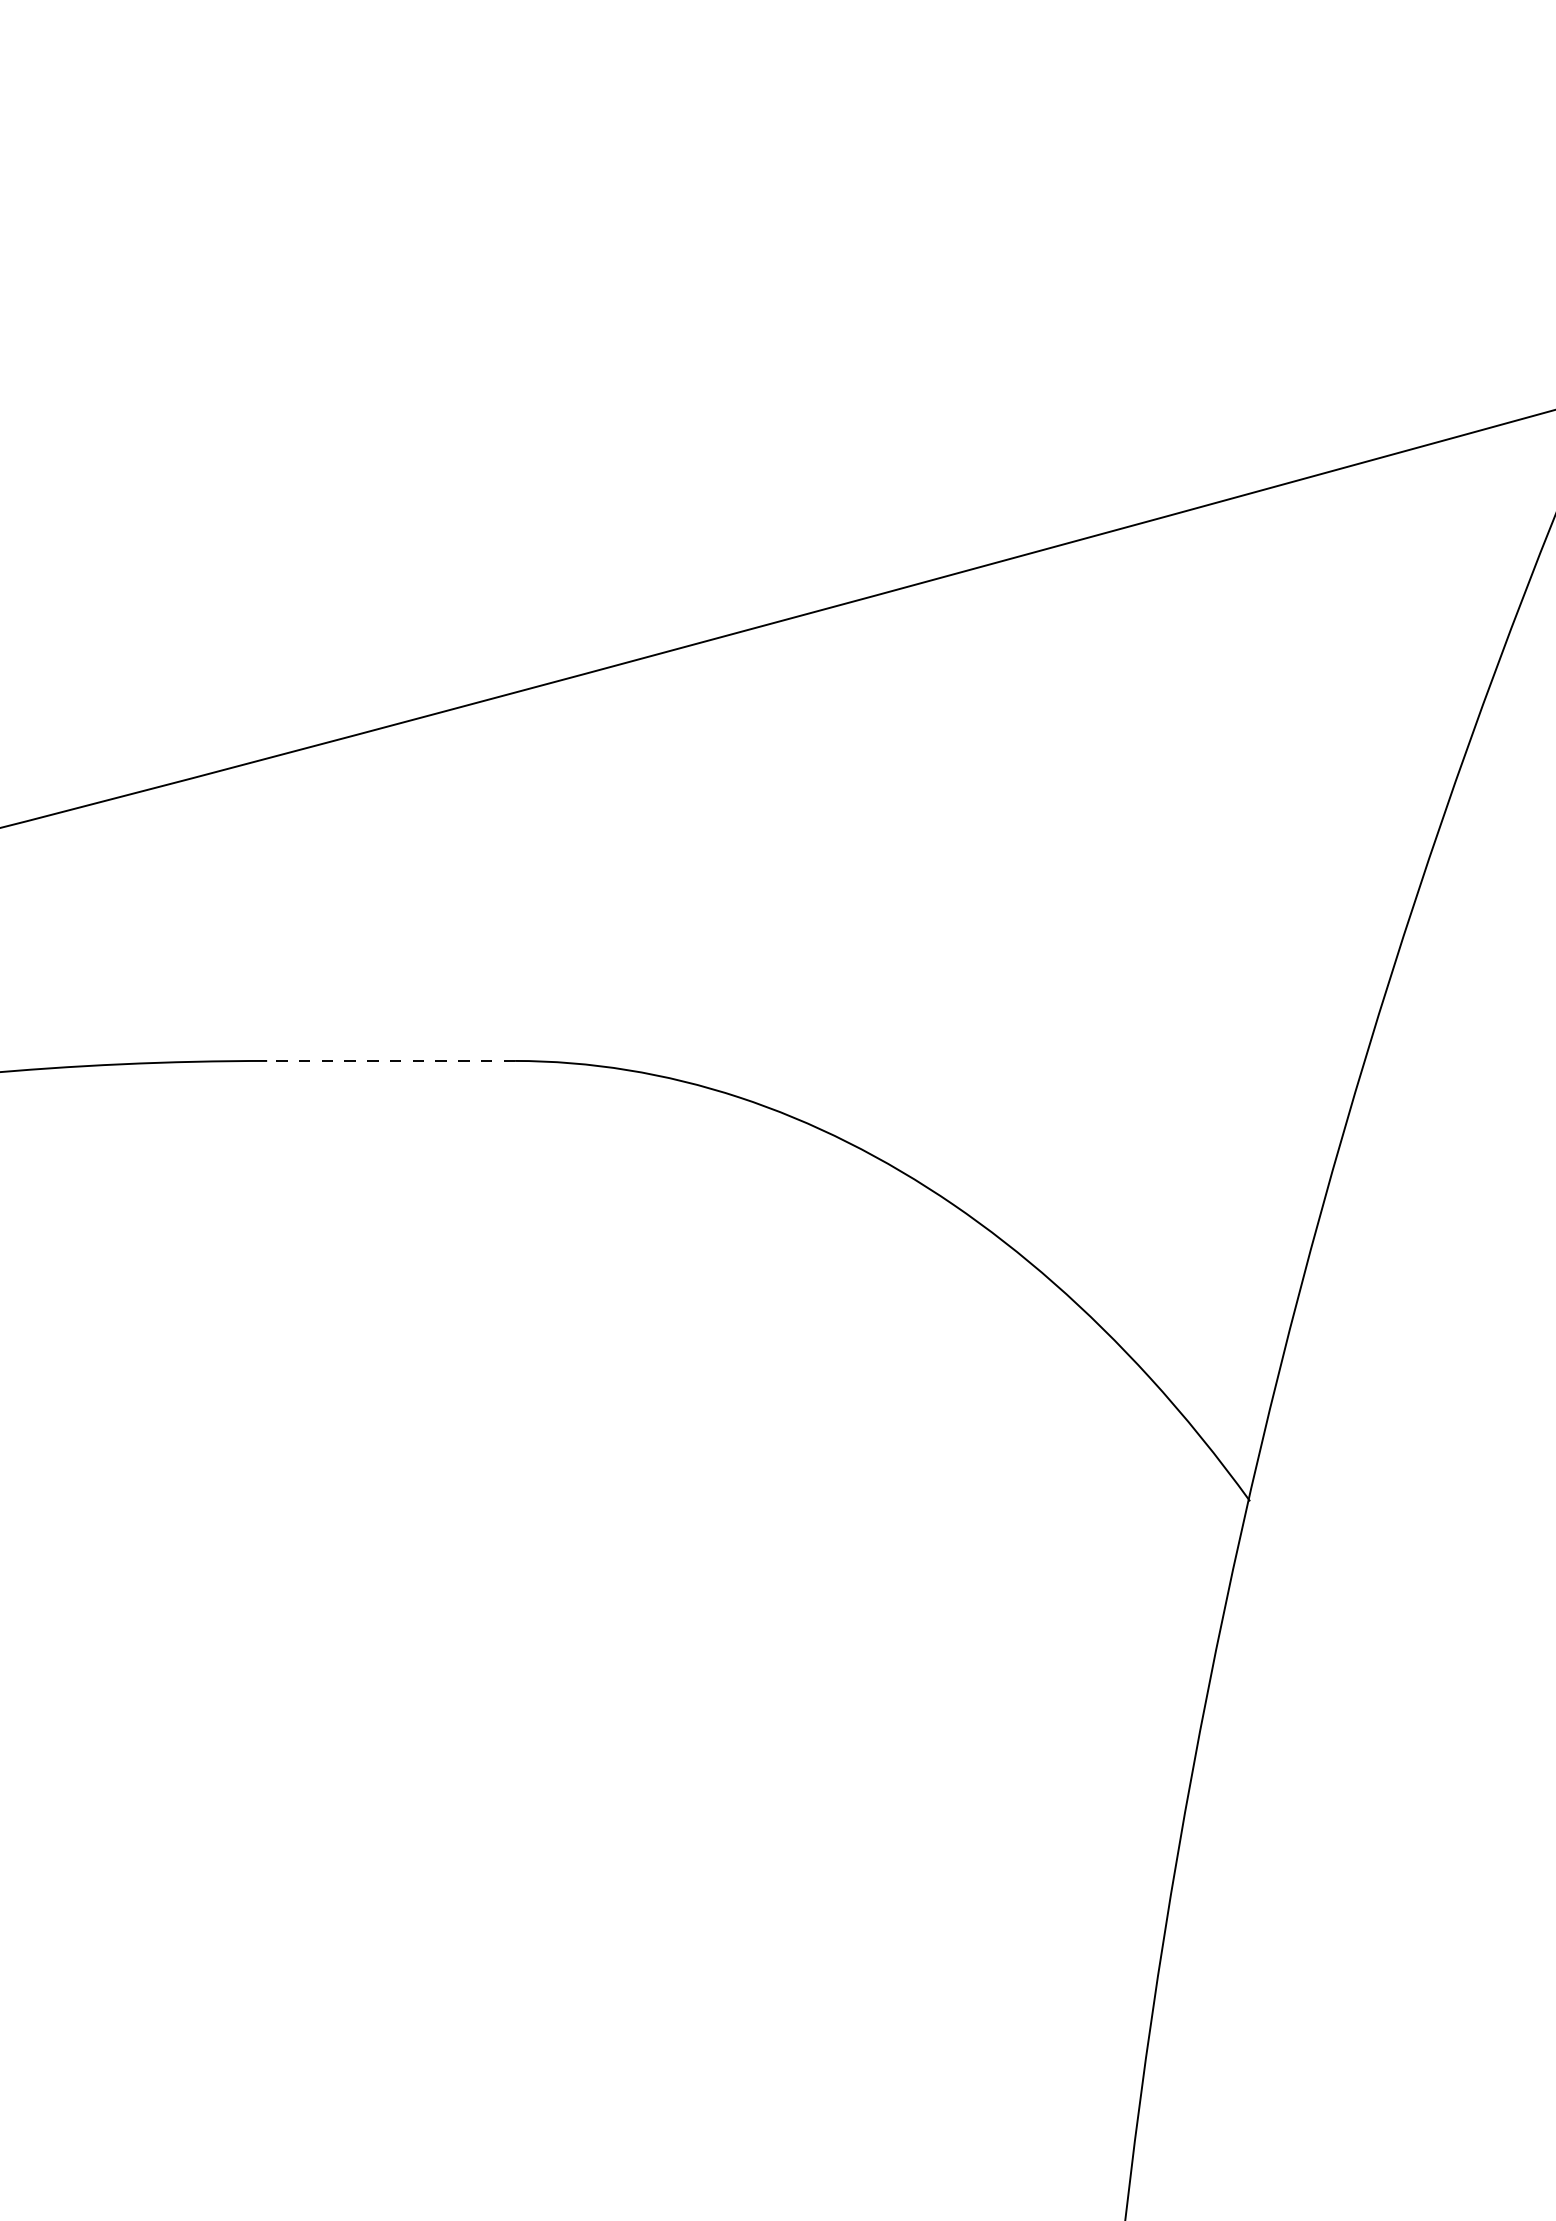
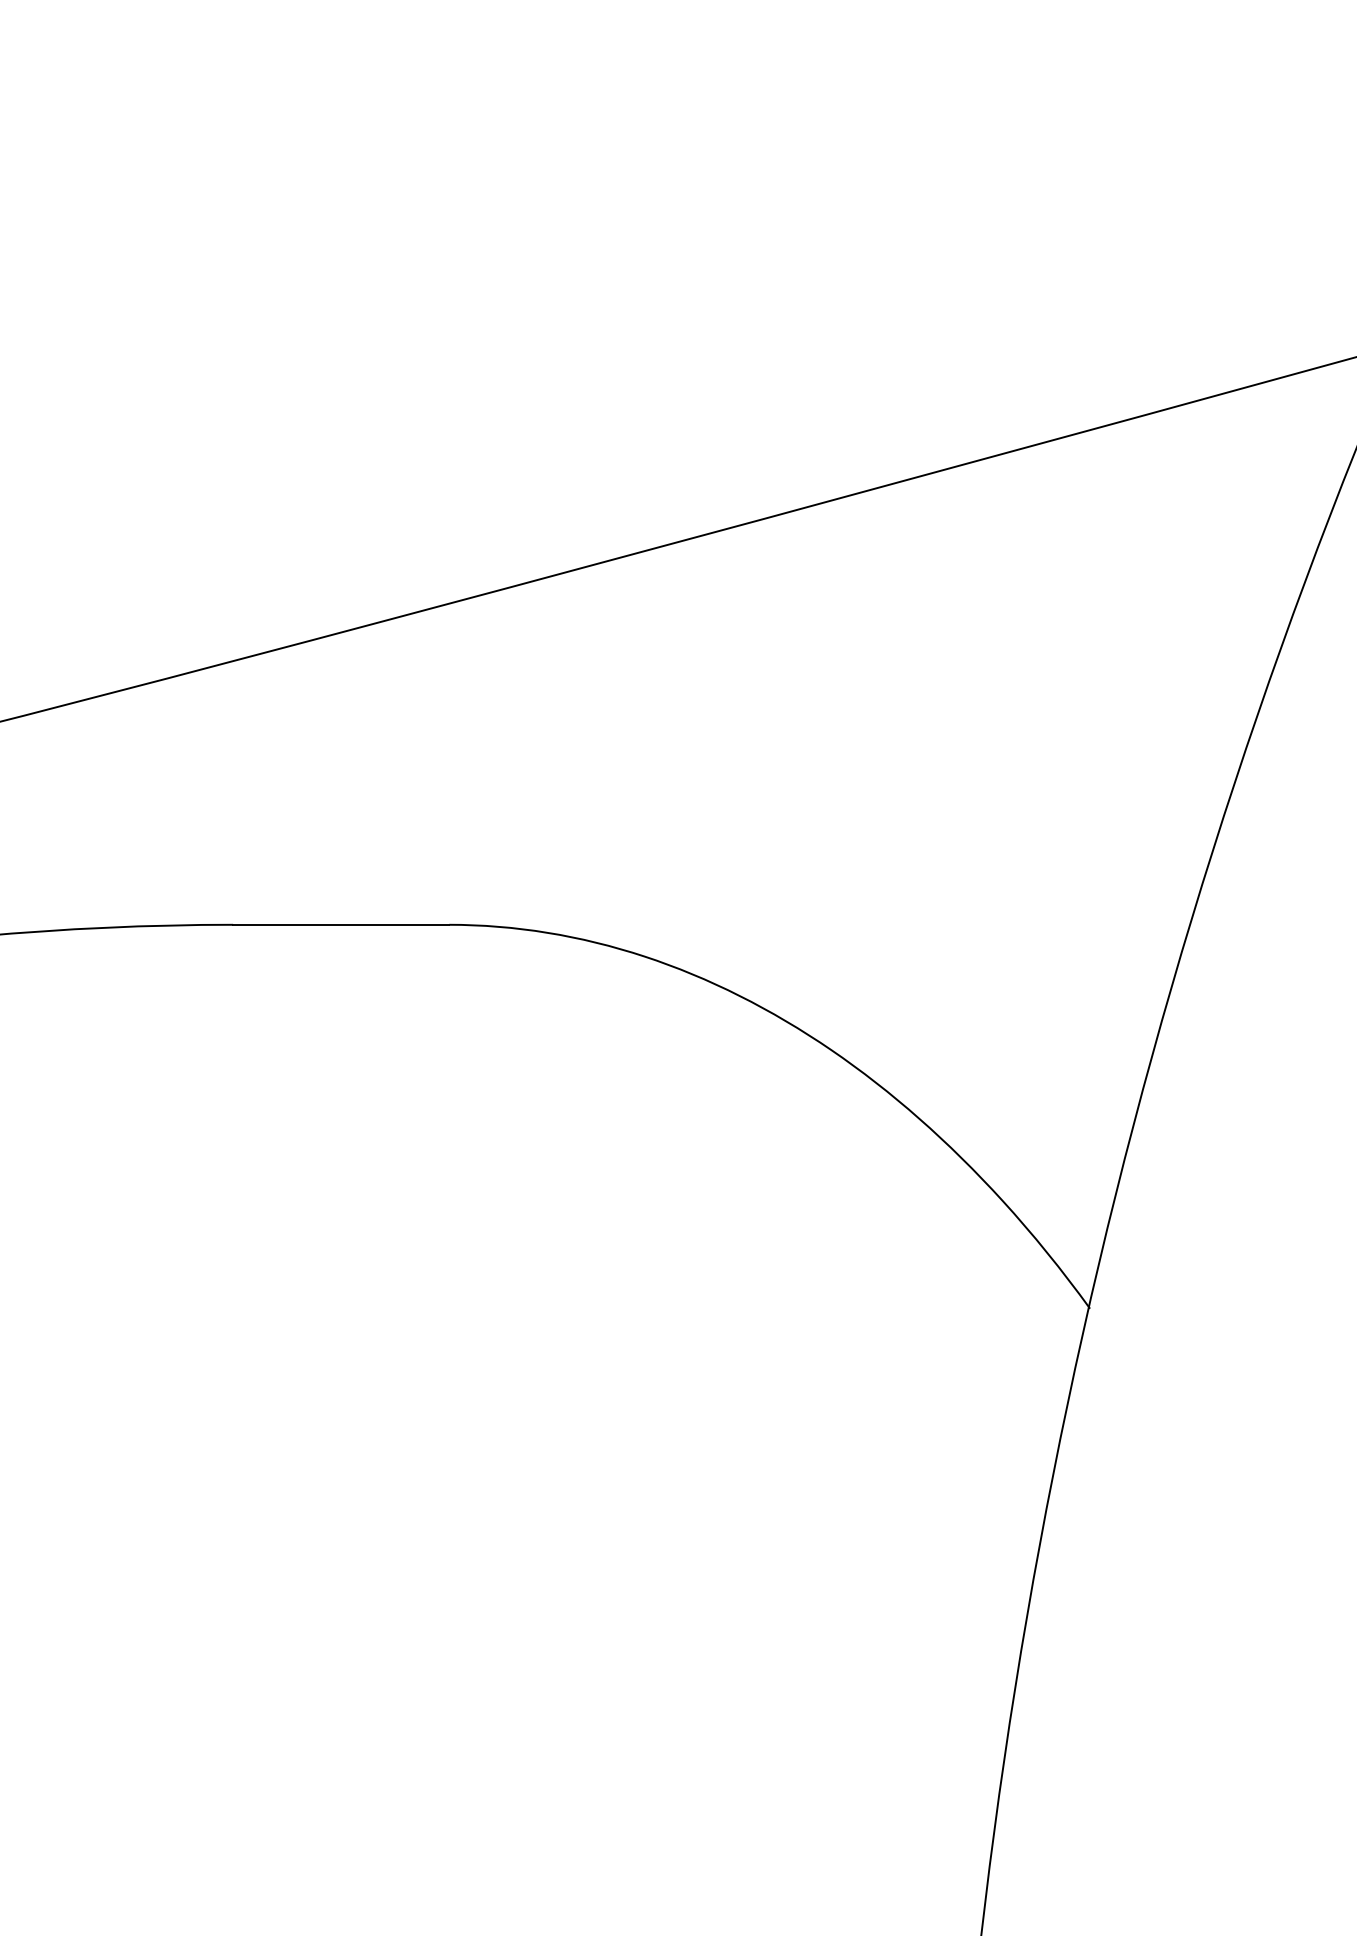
line: (390, 1060) -> (340, 924), dashed -> solid

